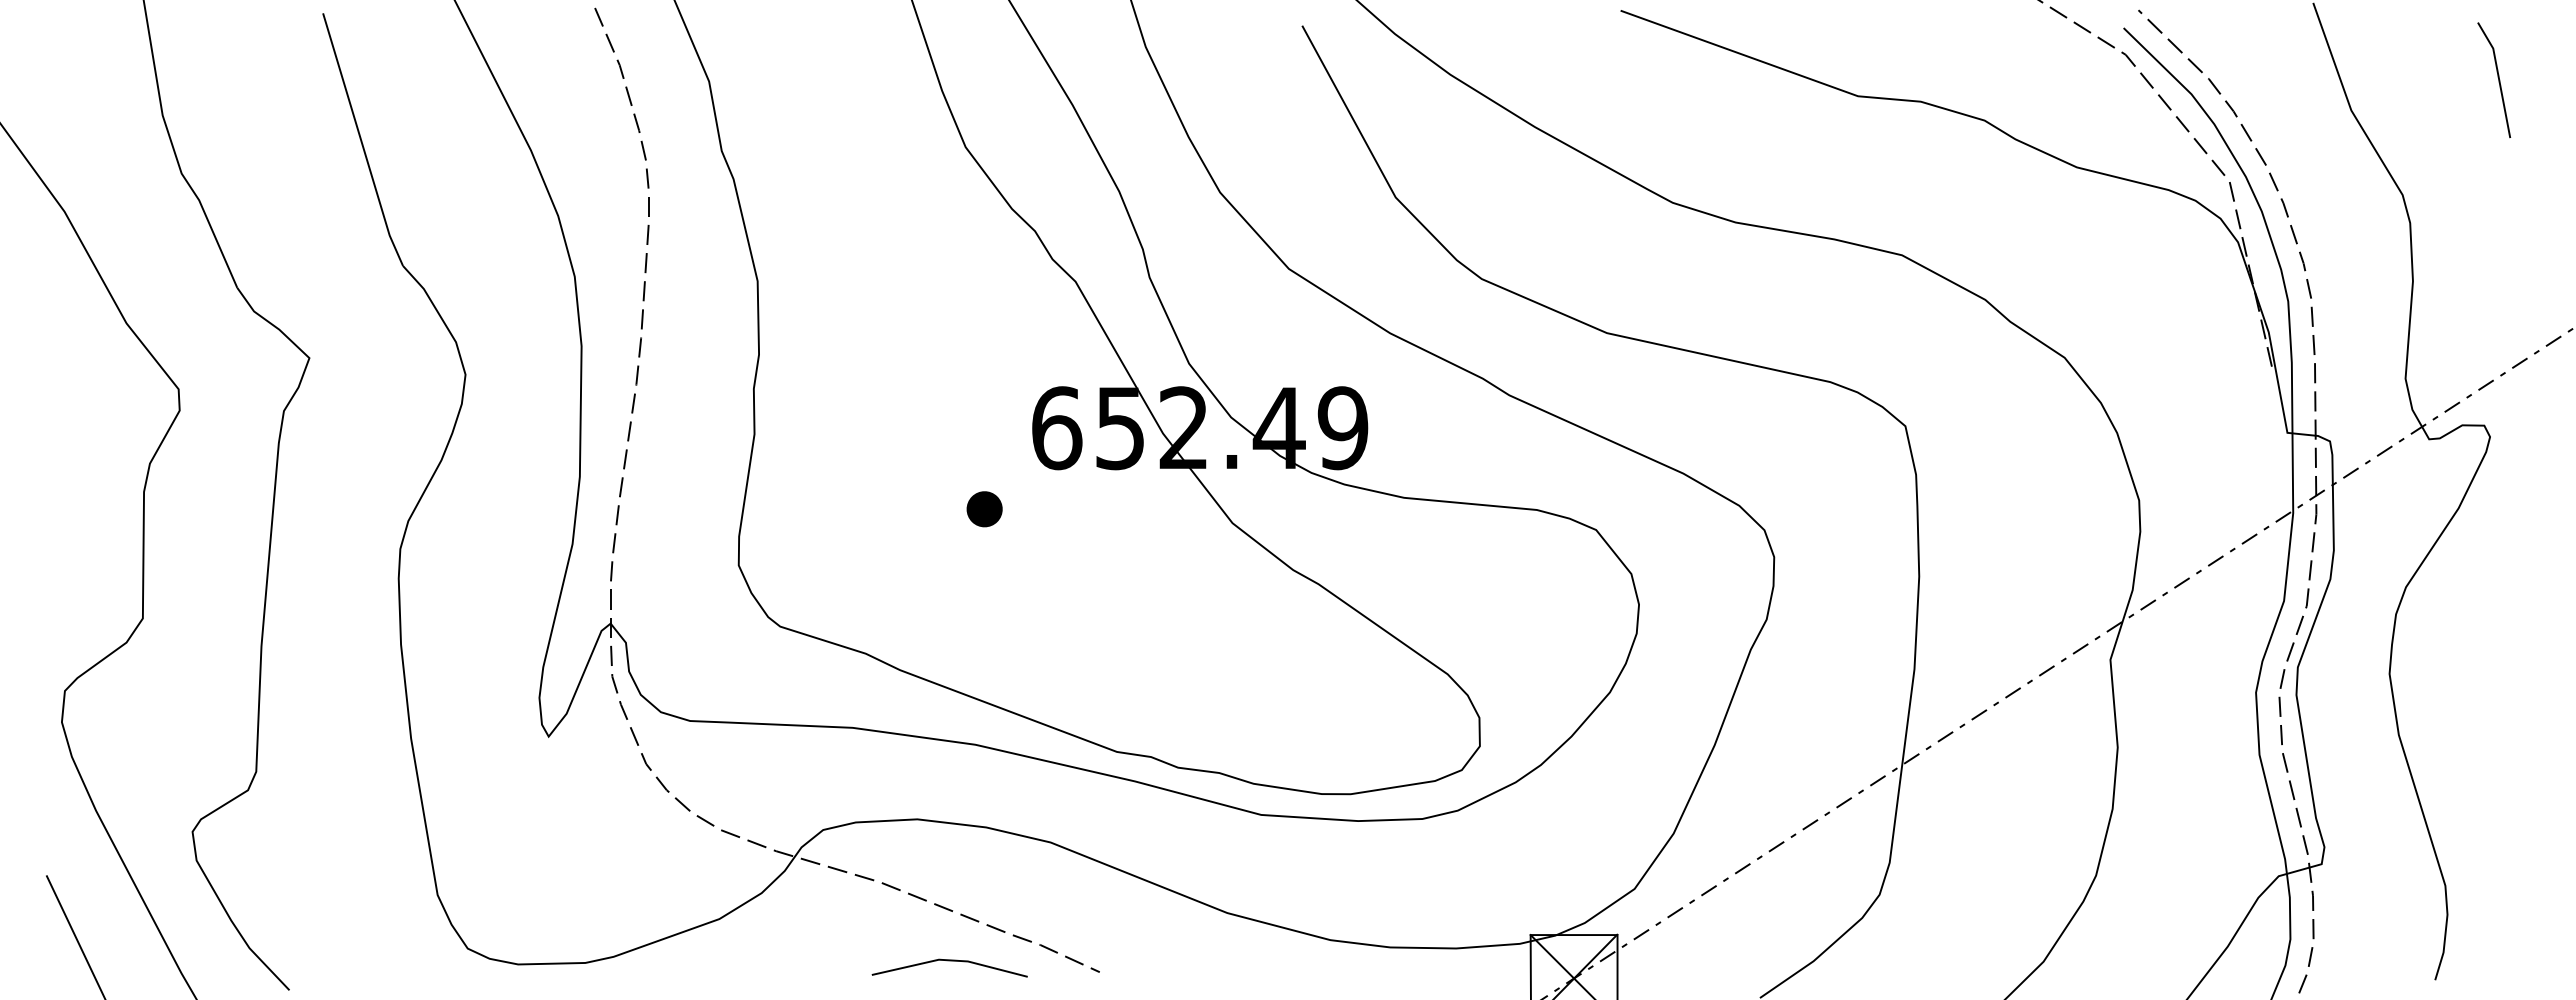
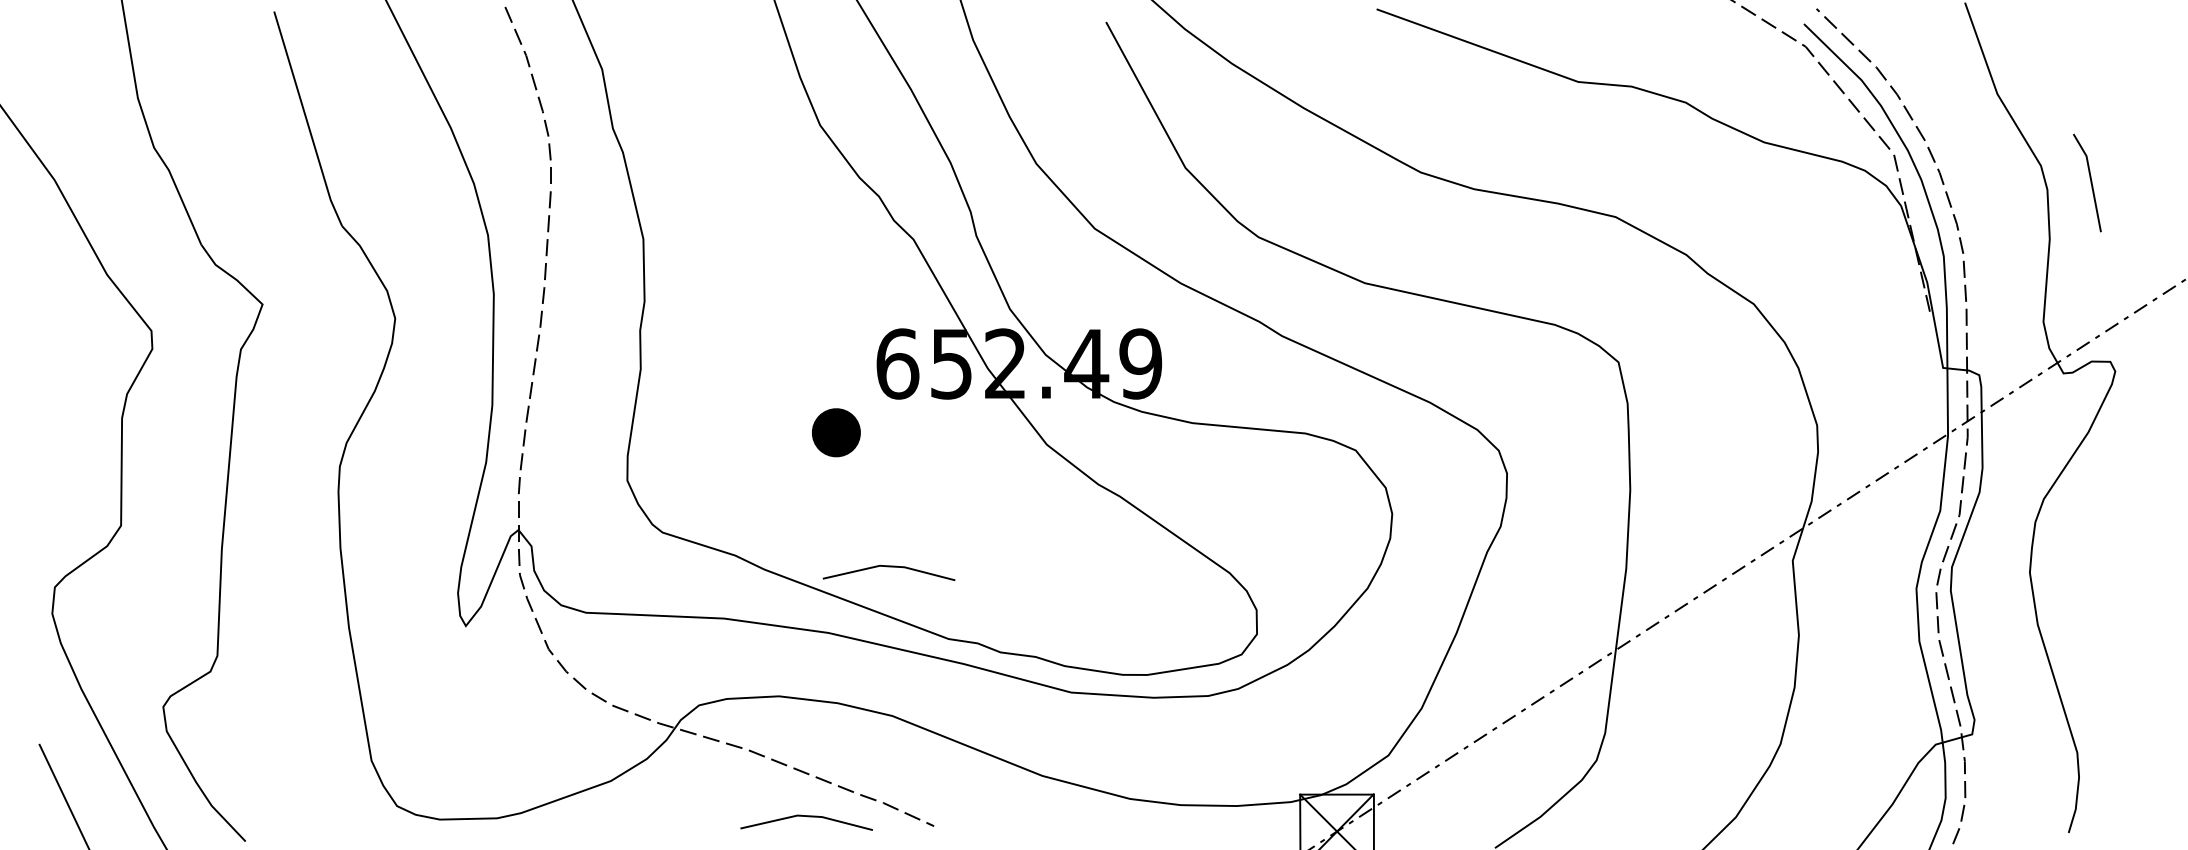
line: (2498, 80) -> (2091, 183), moved
part: (984, 509) -> (836, 433), size x1.6
line: (1046, 667) -> (888, 567), added

